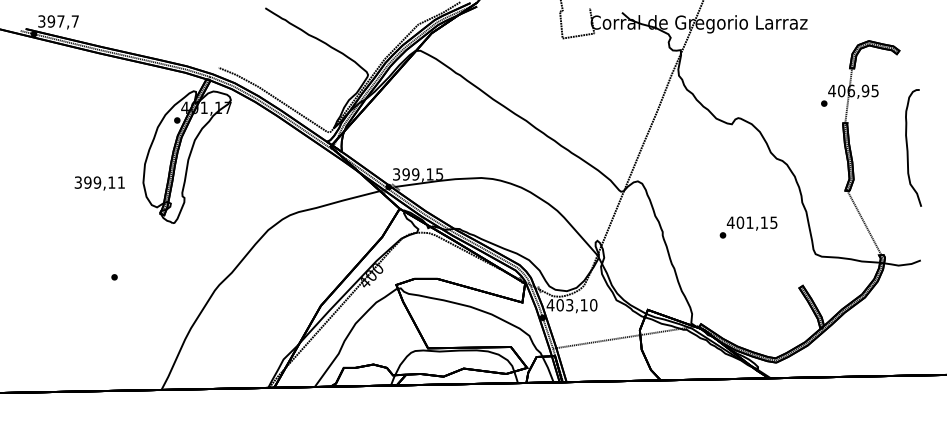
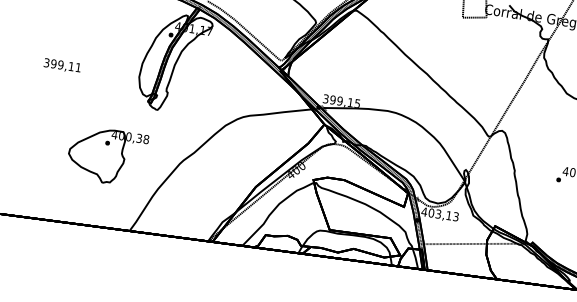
text: (99, 183) -> (62, 65), moved
part: (116, 294) -> (107, 155), added
text: (593, 305) -> (455, 216), 403,10 -> 403,13

